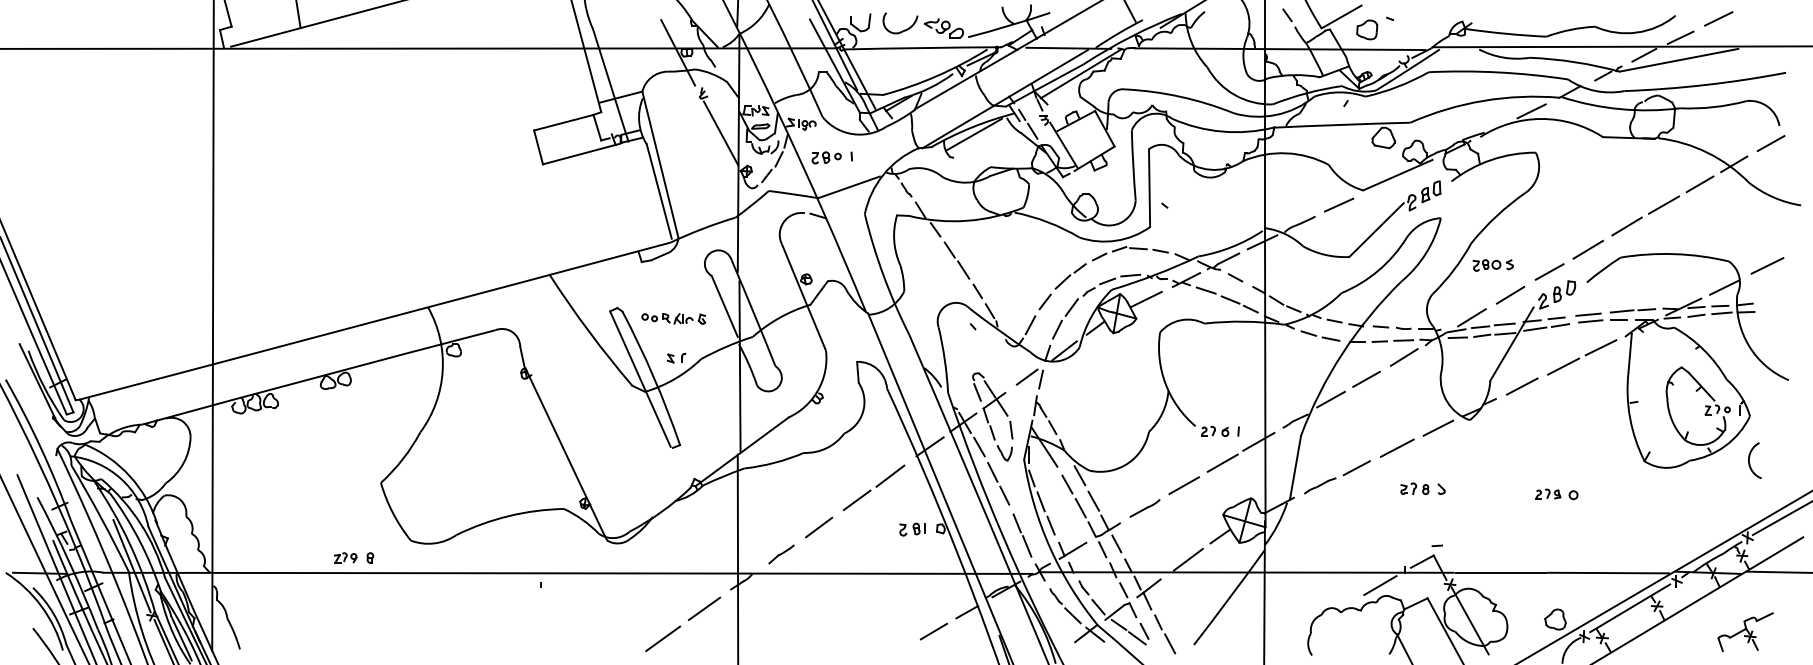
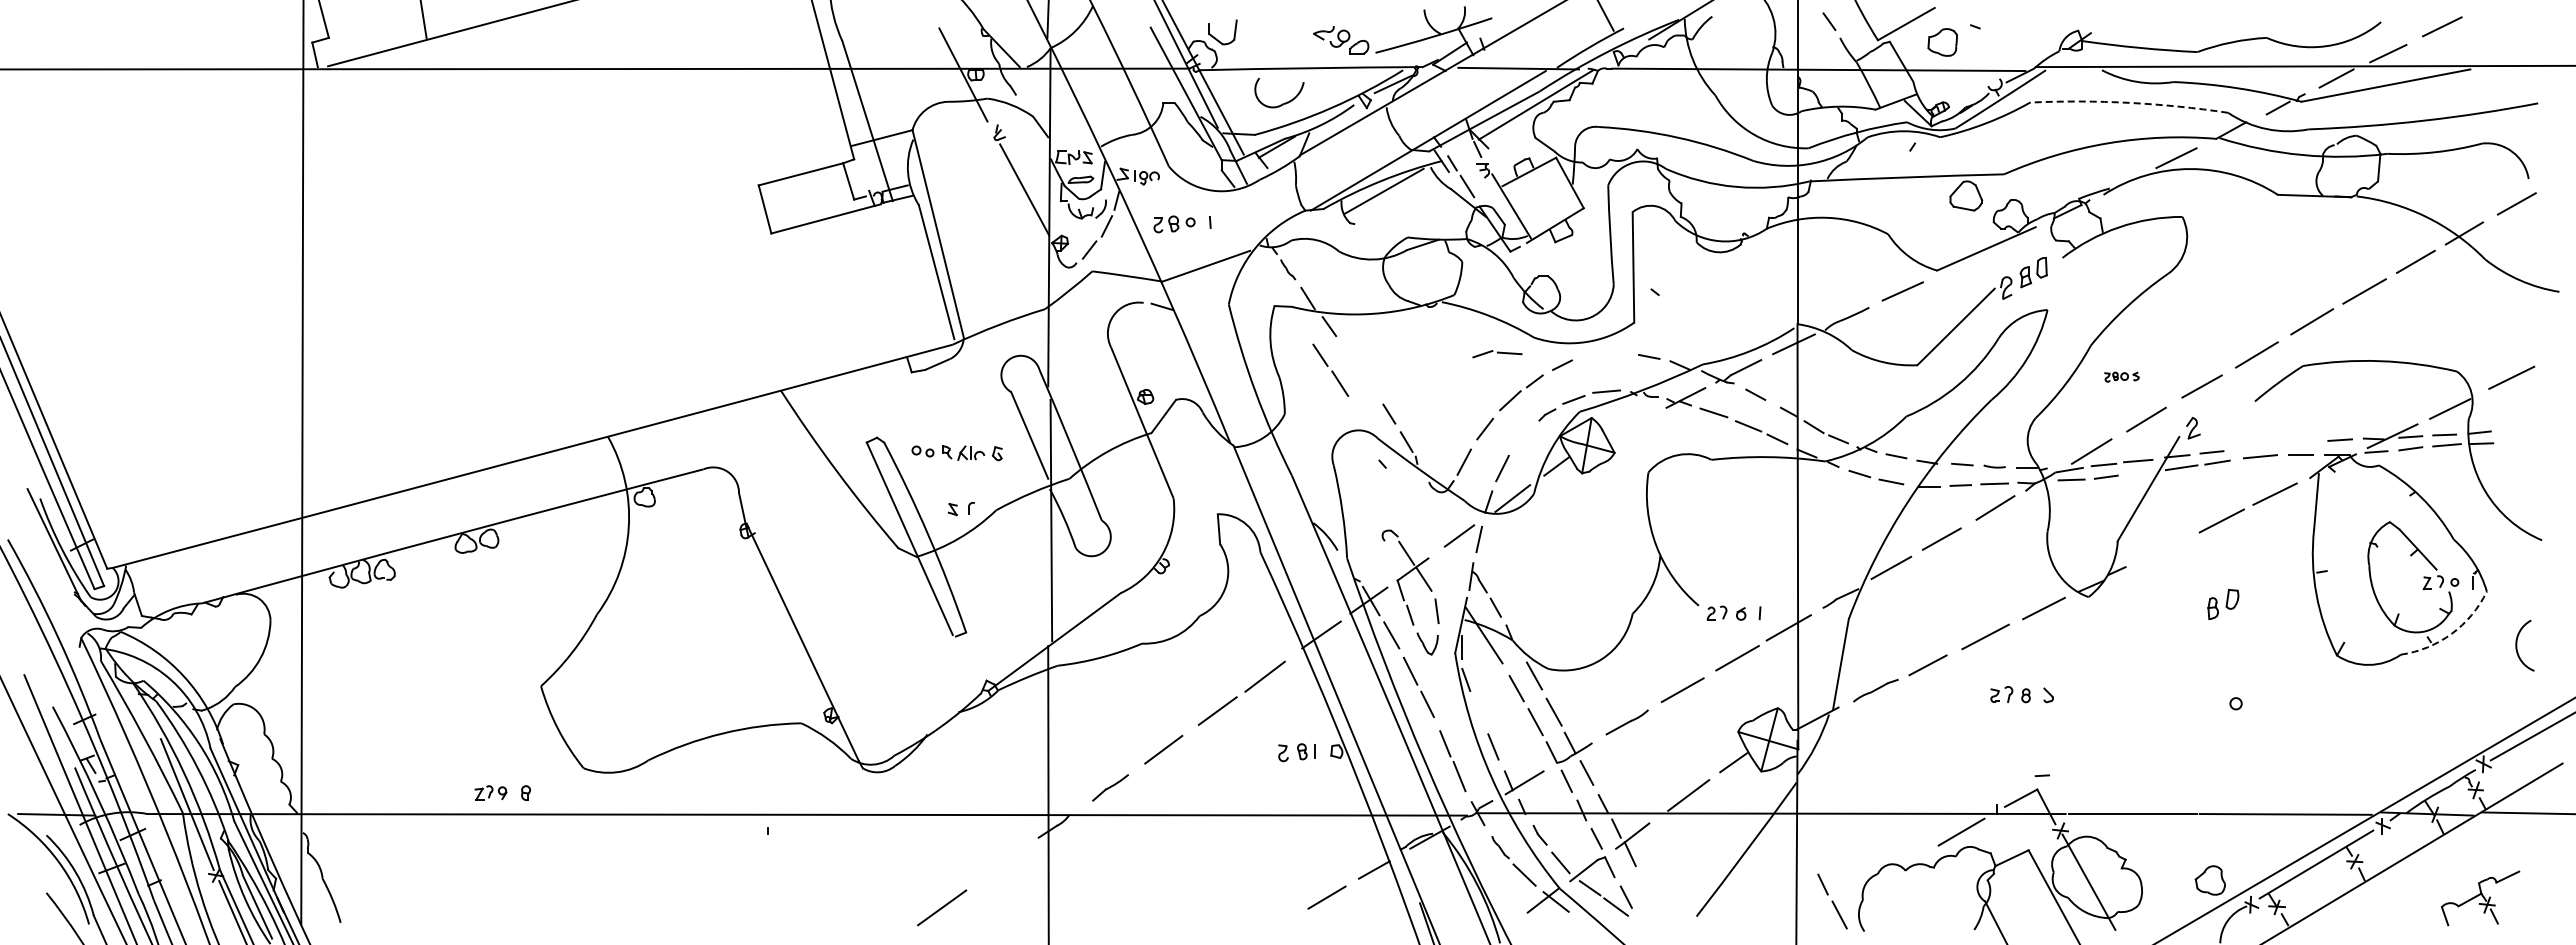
part: (904, 29) -> (1284, 102), moved
arc: (1498, 72) -> (2129, 102), solid -> dashed
part: (1129, 249) -> (1497, 354), moved
part: (956, 260) -> (1330, 369), moved
part: (1492, 264) -> (2121, 376), size x0.6
part: (1564, 290) -> (2223, 603), moved
line: (1146, 299) -> (1628, 425), removed
line: (1071, 307) -> (1522, 436), removed
line: (1621, 311) -> (2304, 442), removed
line: (1588, 314) -> (2257, 446), removed
line: (1504, 333) -> (2138, 474), removed
line: (1521, 386) -> (2162, 549), removed
line: (977, 392) -> (1388, 557), removed
arc: (1725, 445) -> (2451, 633), solid -> dashed
arc: (1749, 460) -> (2517, 645), moved
part: (1548, 493) -> (2200, 701), removed
line: (1041, 501) -> (1479, 712), removed
line: (704, 609) -> (1000, 865), removed
part: (1165, 634) -> (1832, 901), moved

